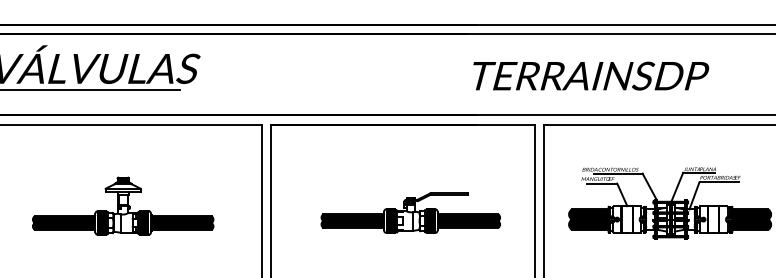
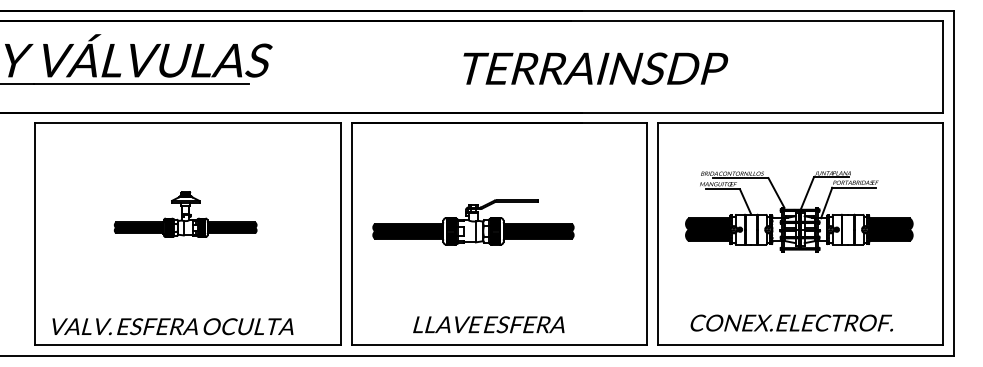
text: (590, 75) -> (595, 68), moved
part: (122, 206) -> (185, 214), size x0.7
part: (410, 213) -> (473, 222), moved

